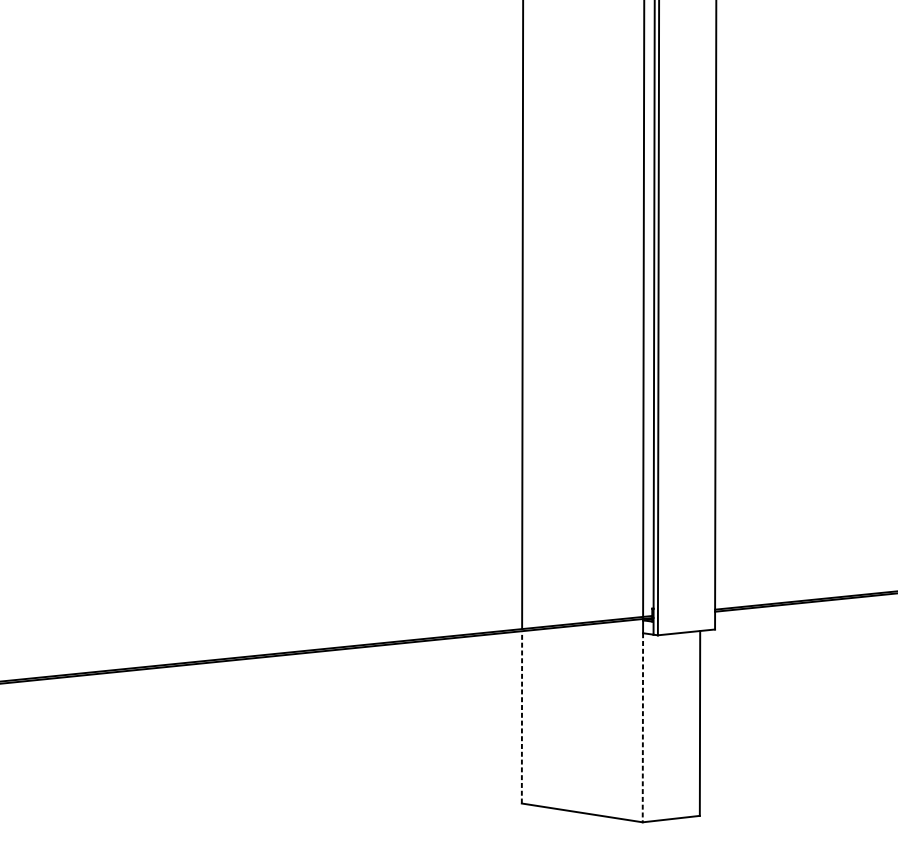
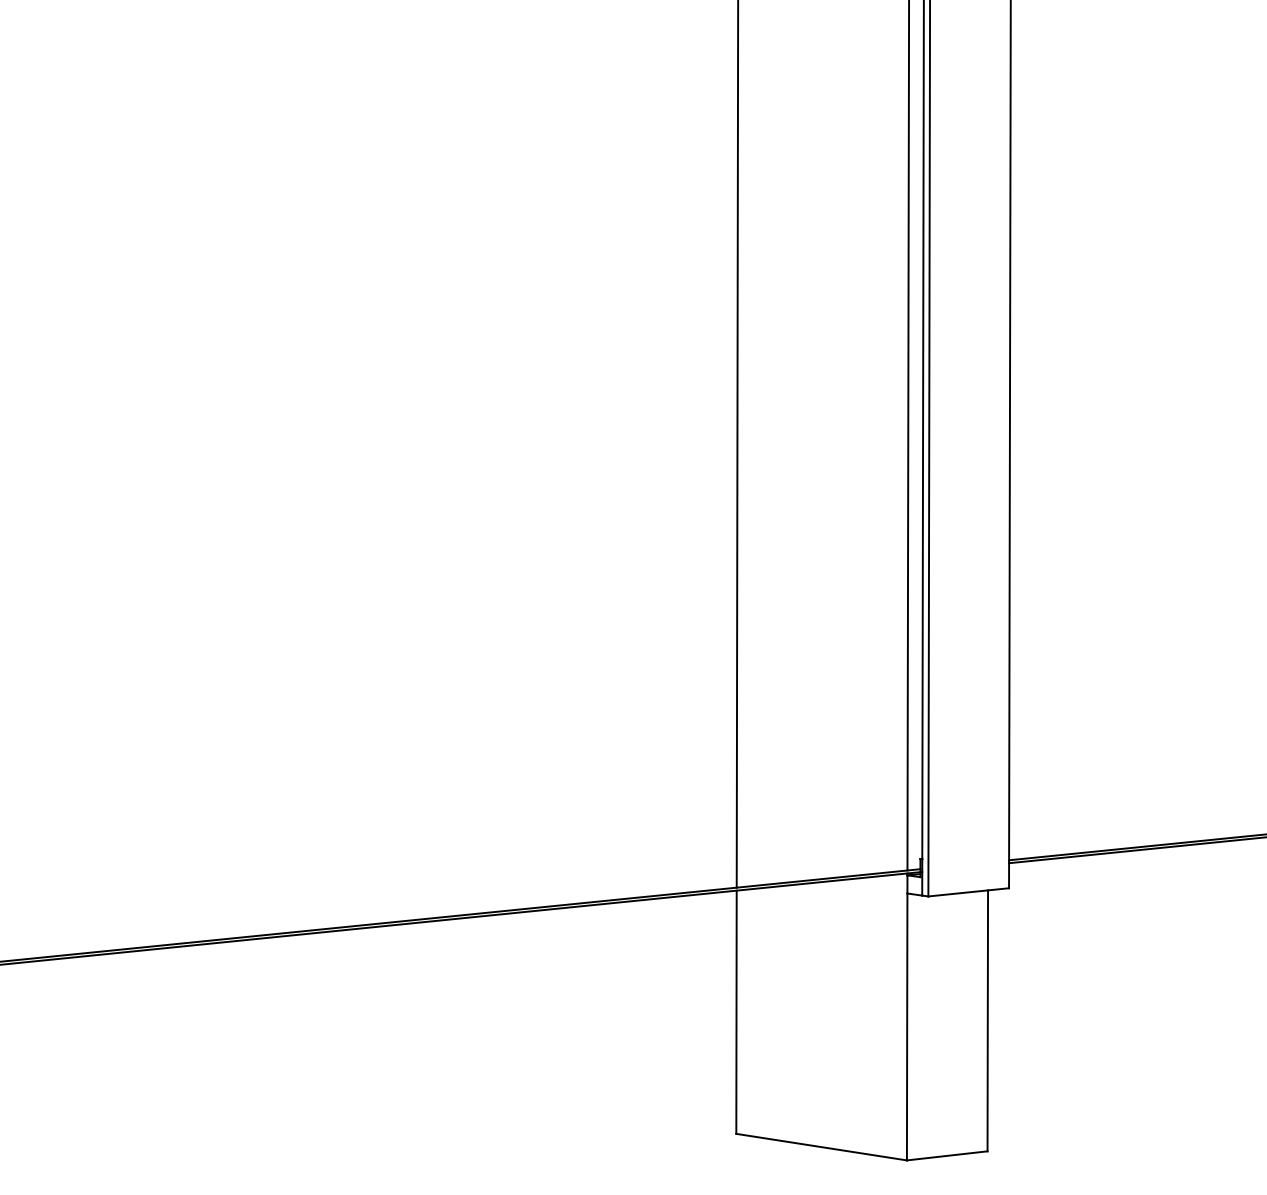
line: (521, 717) -> (736, 1012), dashed -> solid
line: (643, 728) -> (907, 1027), dashed -> solid

